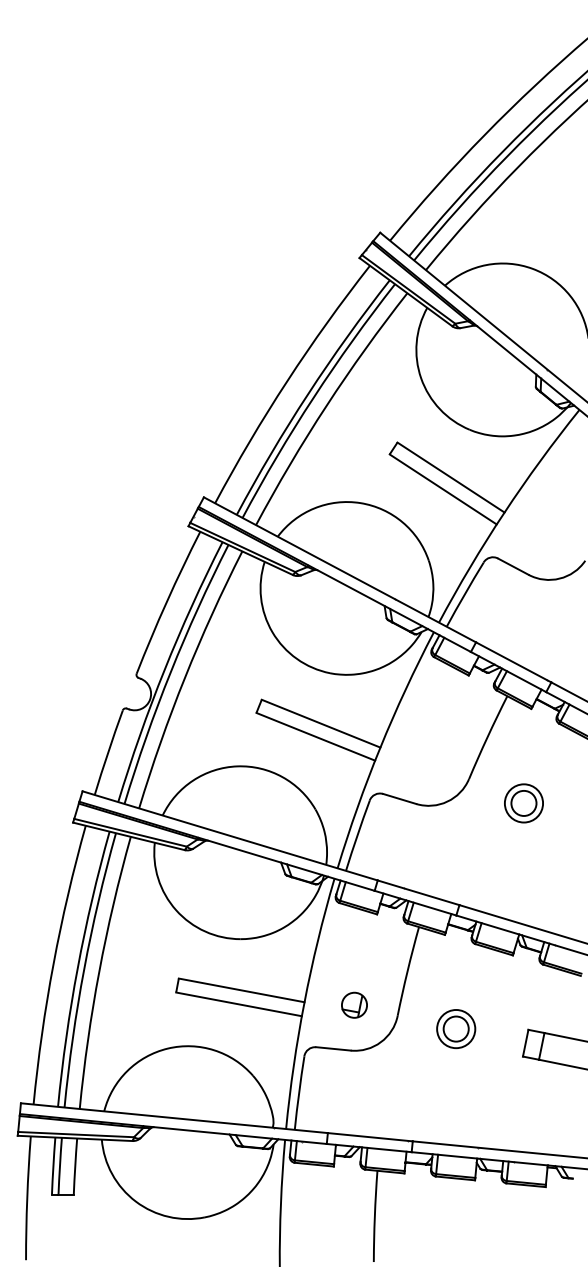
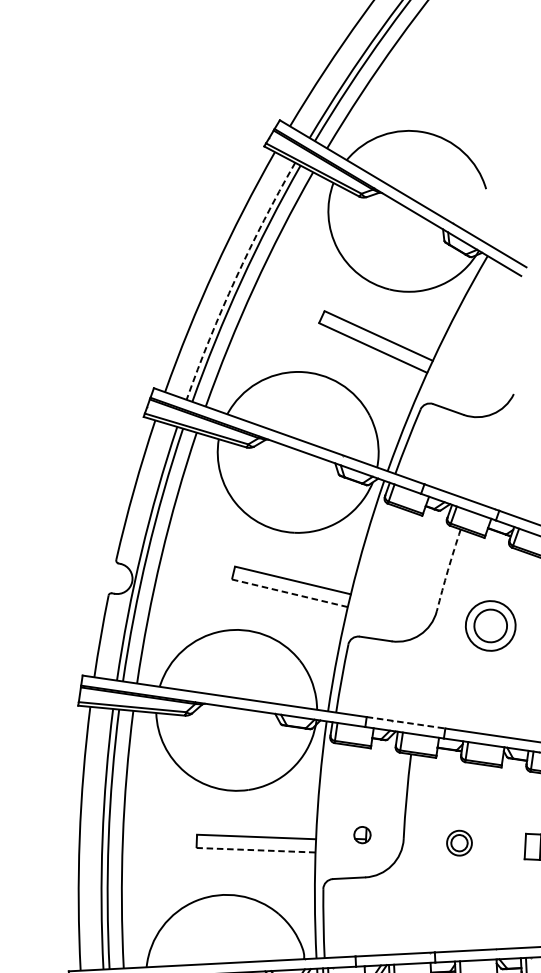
arc: (308, 394) -> (236, 279), solid -> dashed
line: (315, 736) -> (289, 593), solid -> dashed
arc: (487, 737) -> (448, 570), solid -> dashed
part: (523, 803) -> (490, 626), size x1.4
line: (418, 892) -> (405, 722), solid -> dashed
line: (239, 1004) -> (256, 850), solid -> dashed
part: (354, 1004) -> (362, 834), size x0.7
part: (456, 1029) -> (459, 843), size x0.7

